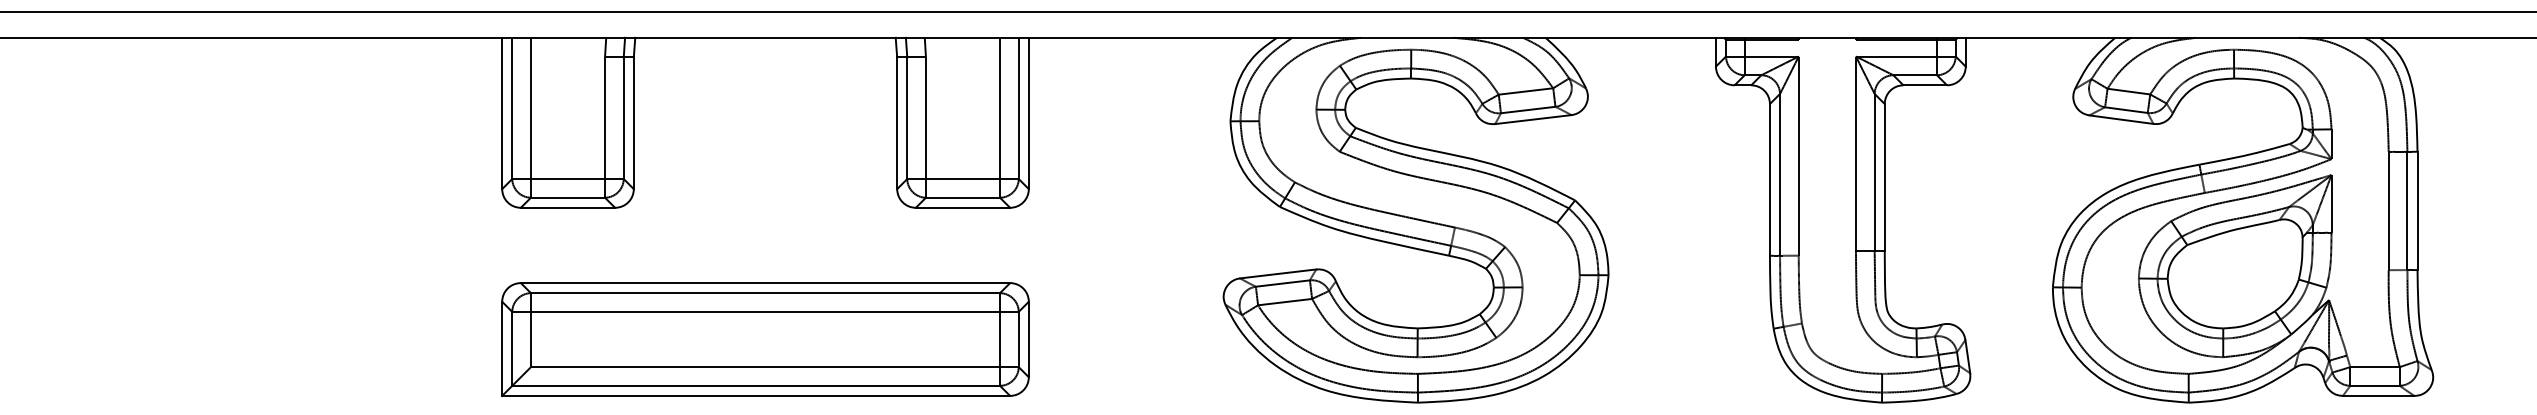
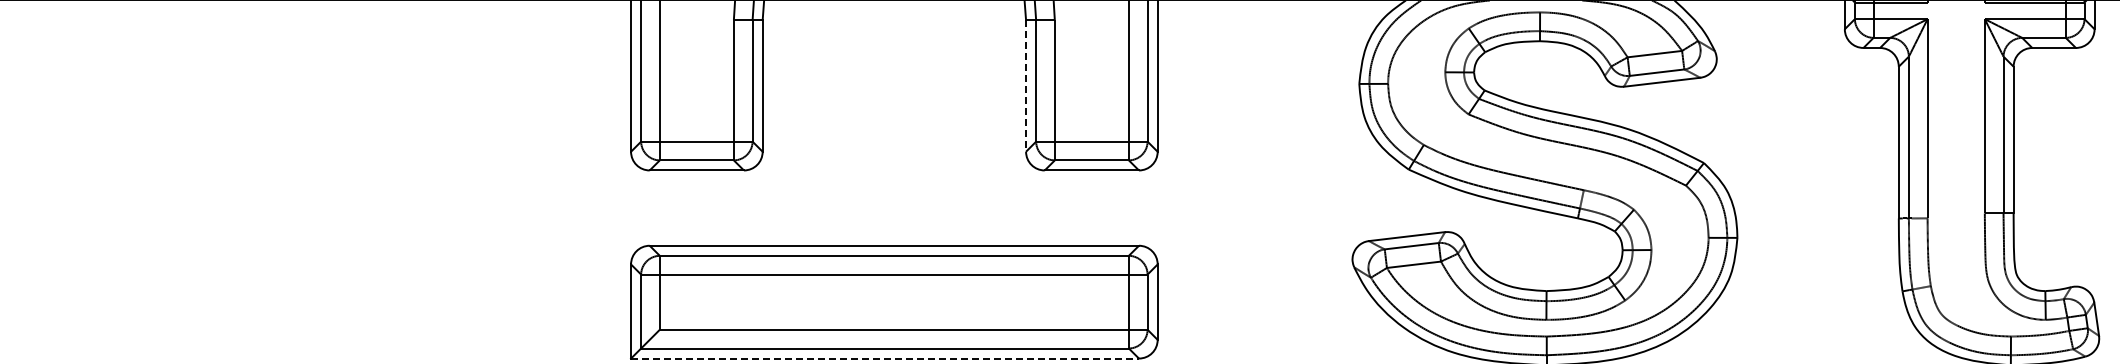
line: (897, 123) -> (1026, 86), solid -> dashed
line: (756, 395) -> (885, 358), solid -> dashed

